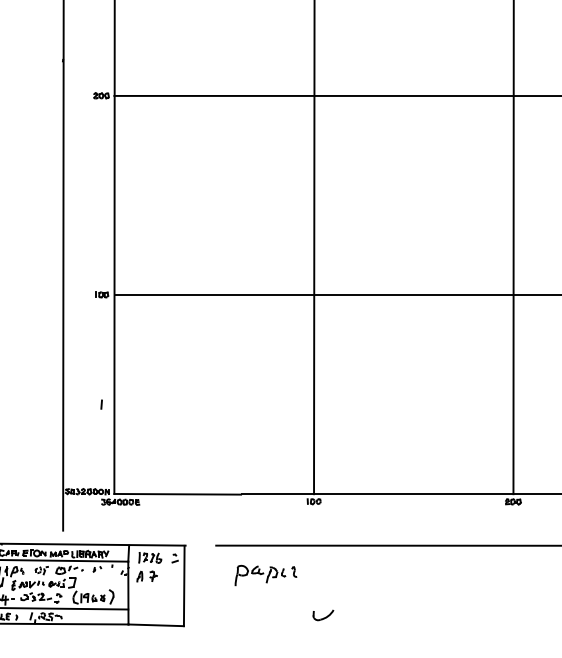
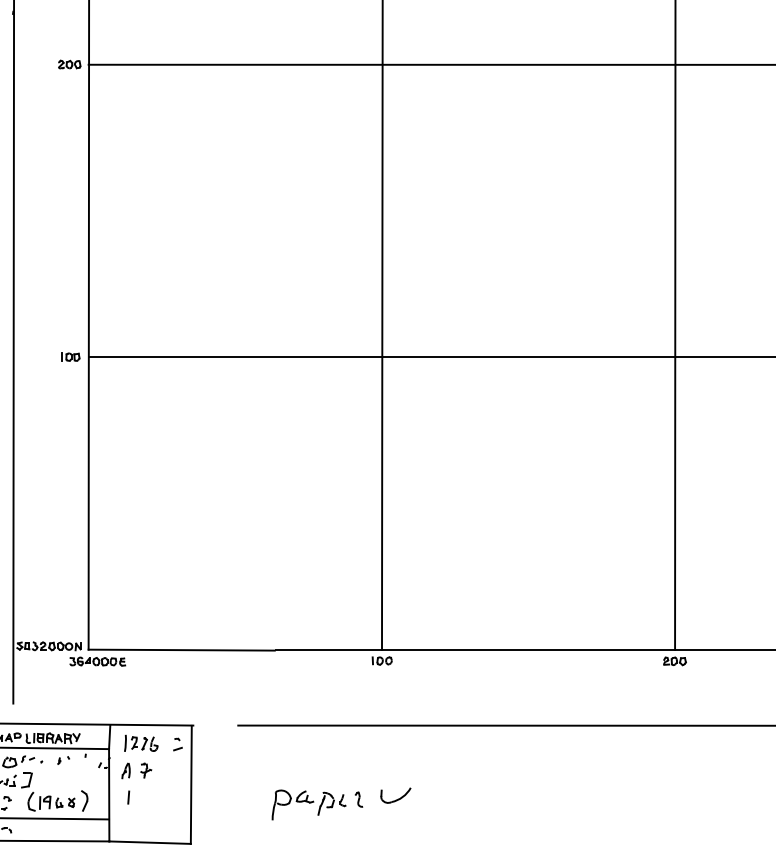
line: (101, 404) -> (128, 797), moved
part: (265, 575) -> (316, 804), moved
part: (323, 615) -> (395, 795), moved

